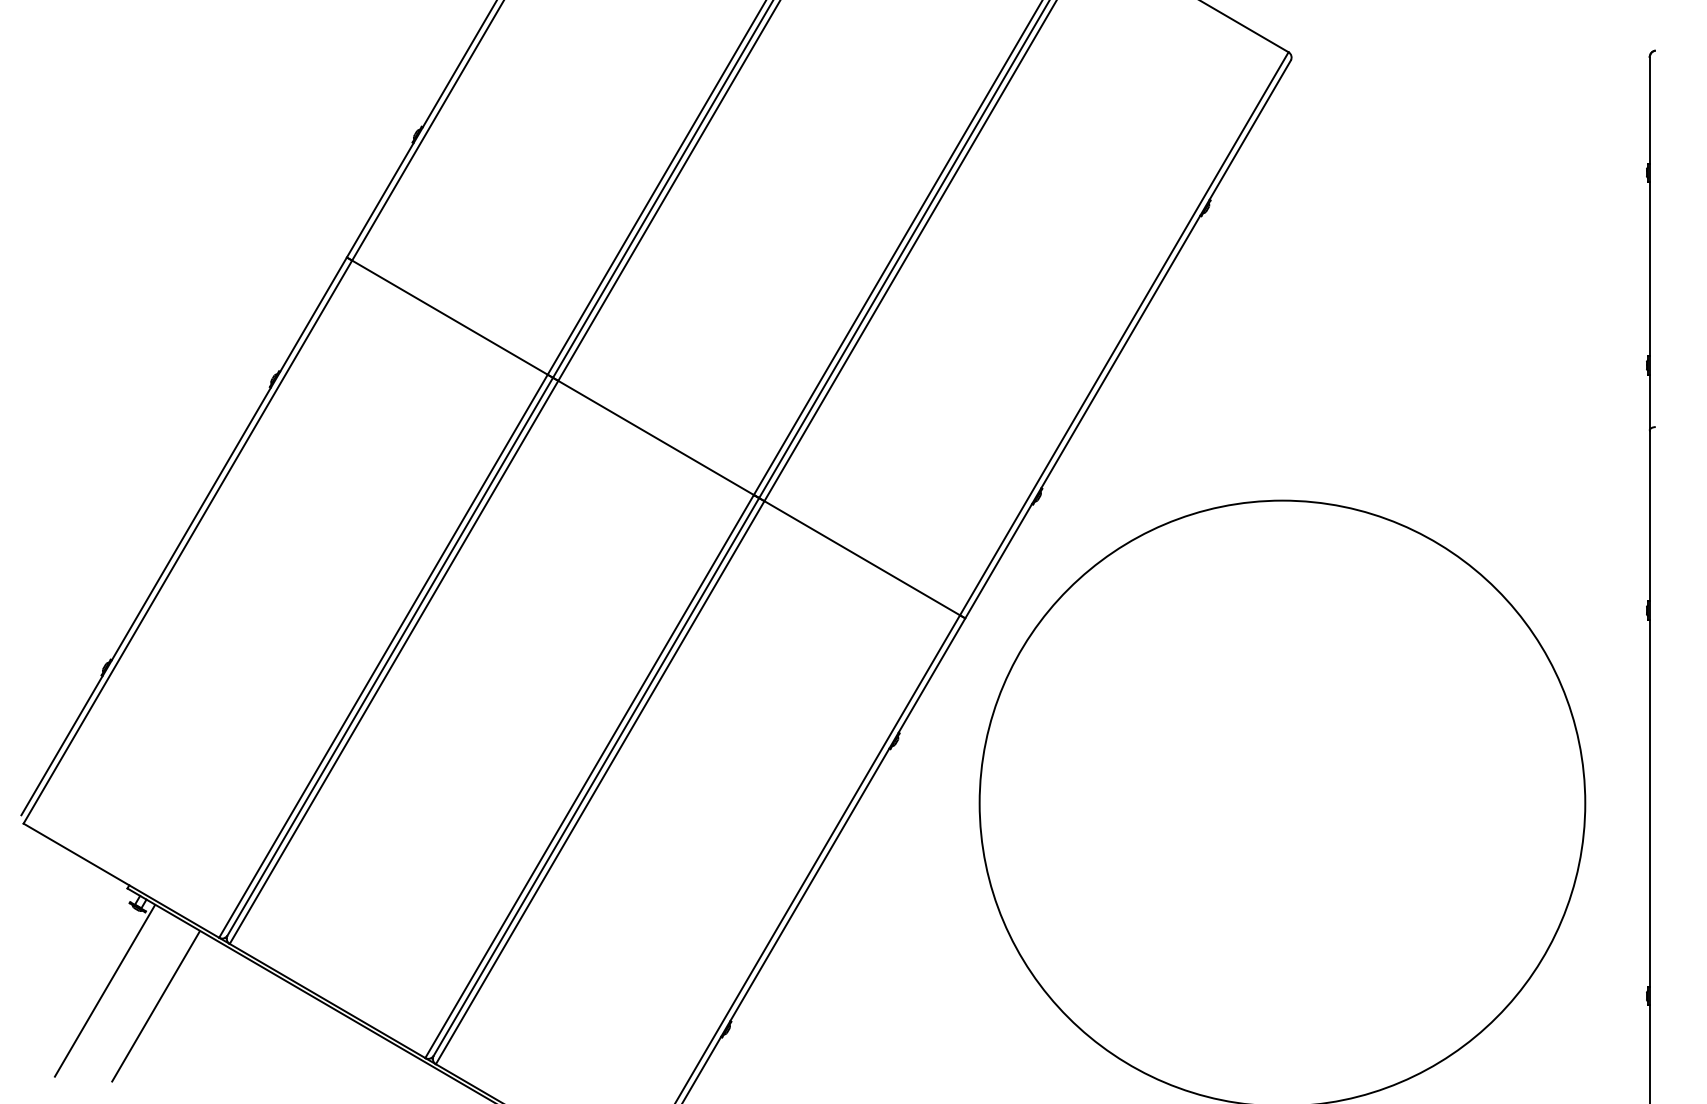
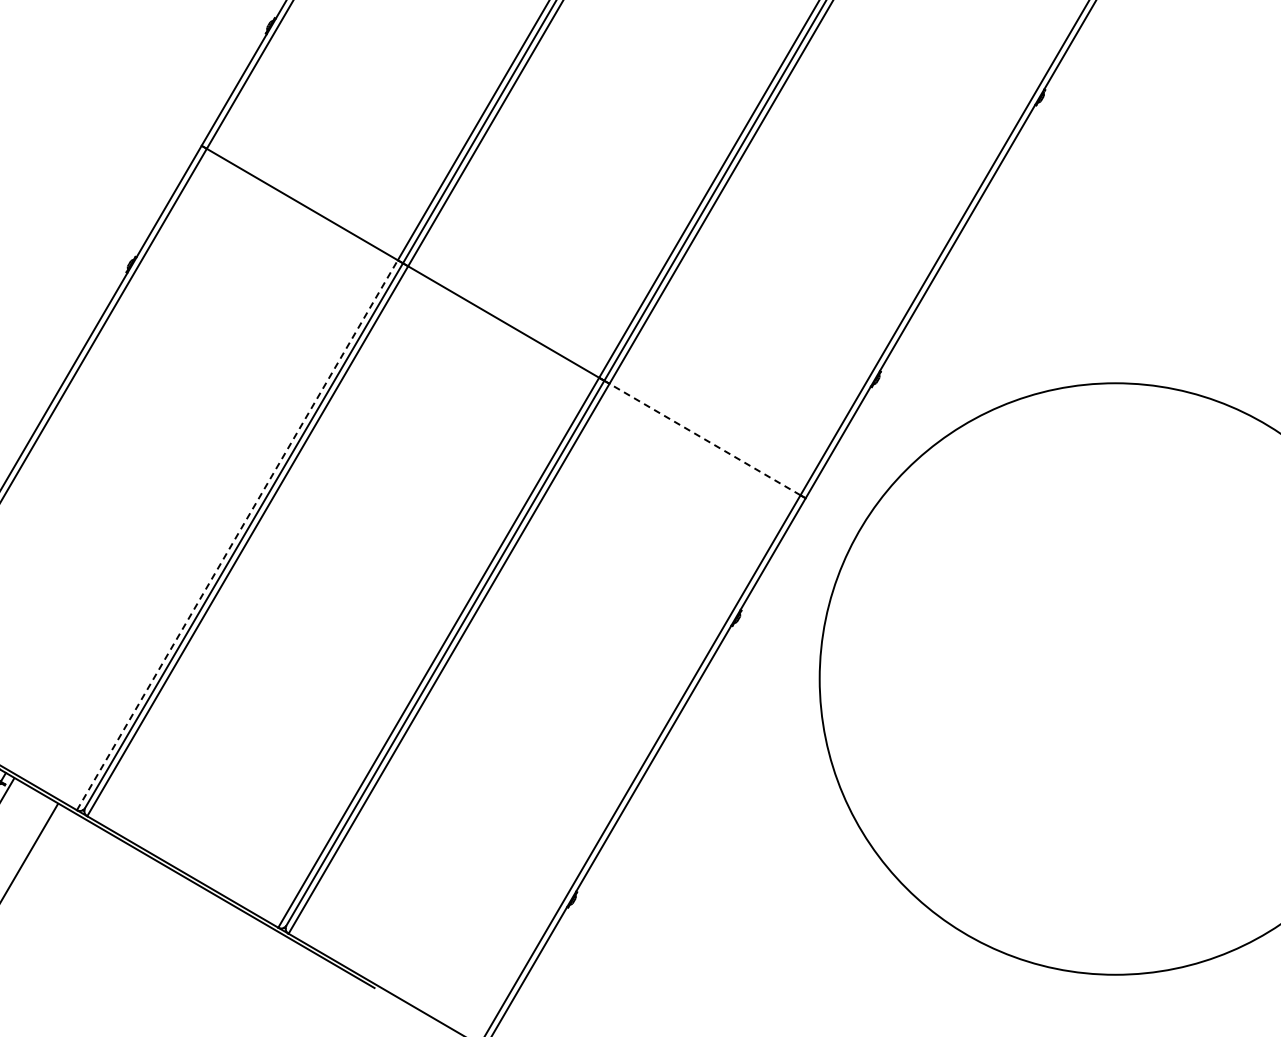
line: (861, 557) -> (704, 438), solid -> dashed
line: (383, 656) -> (237, 535), solid -> dashed

